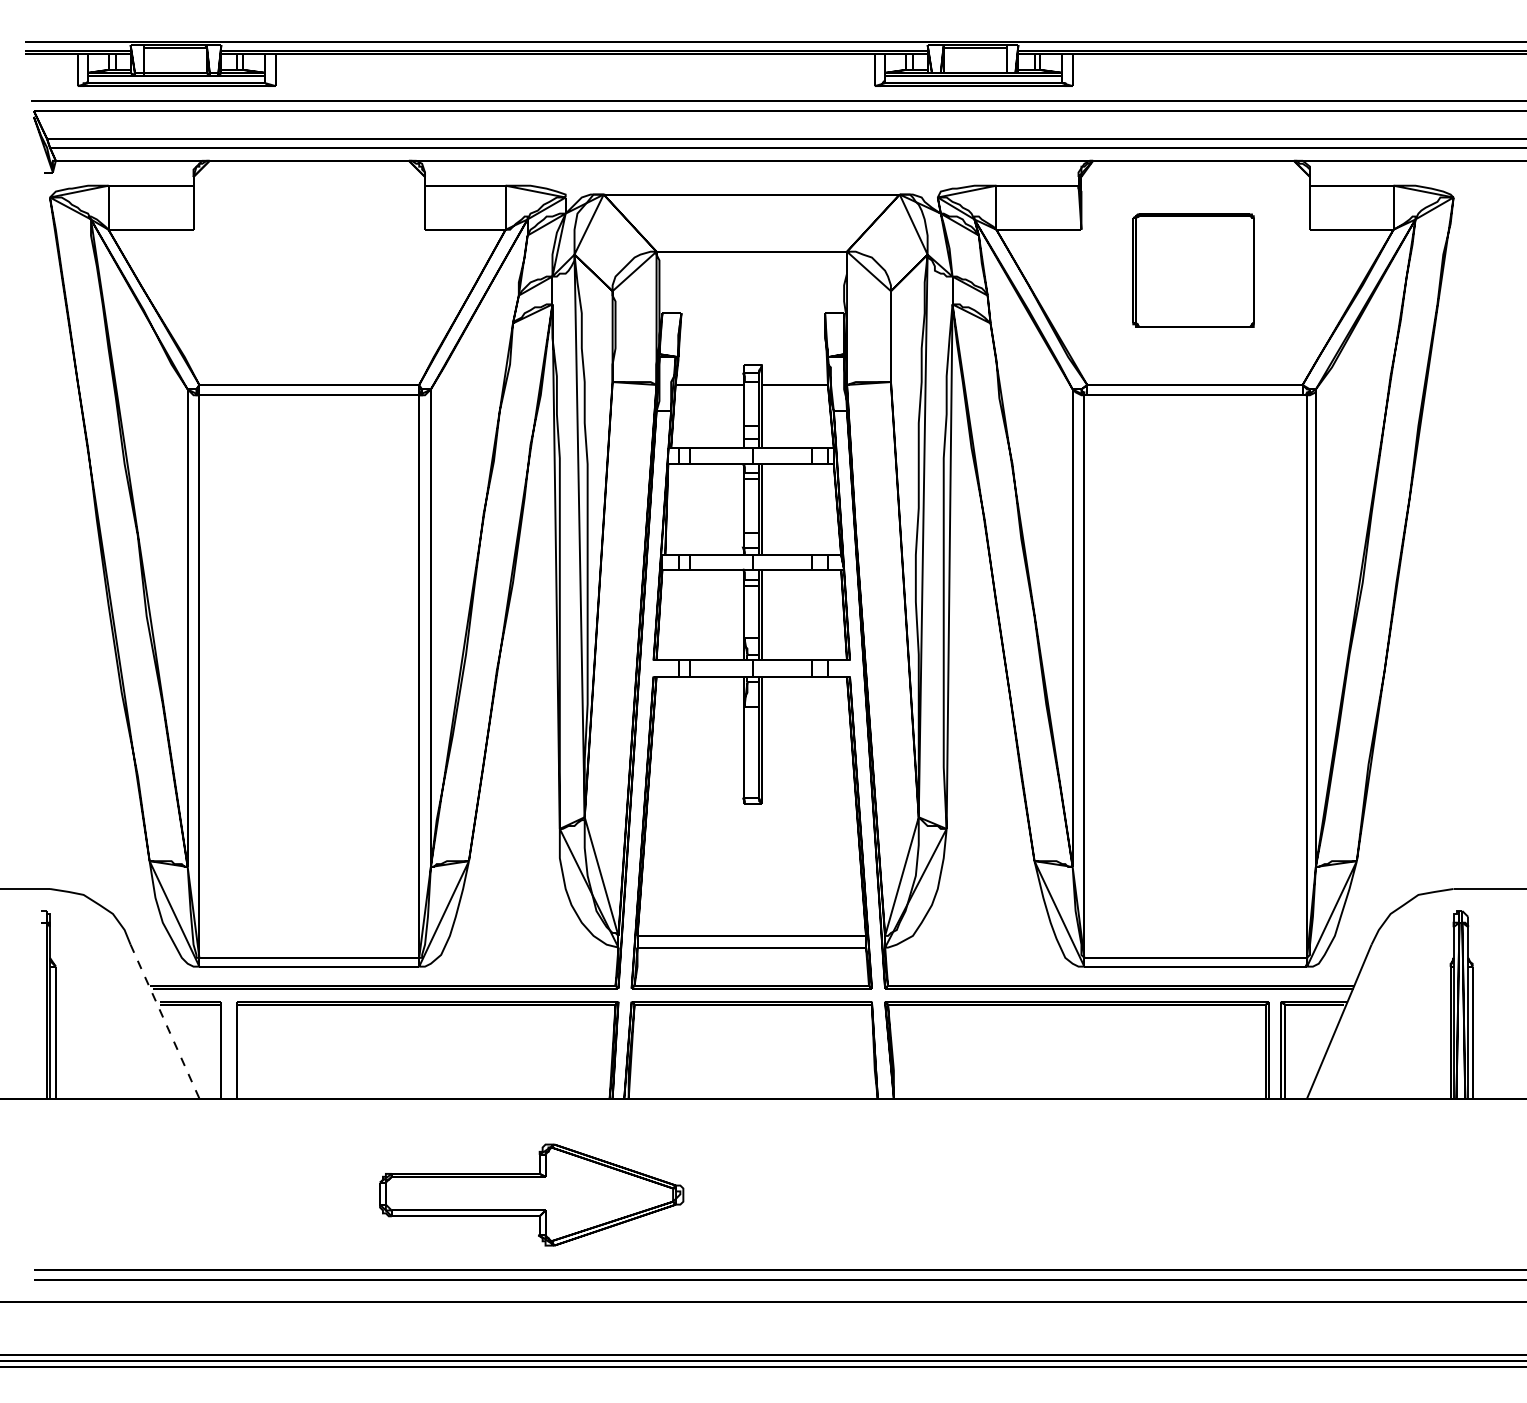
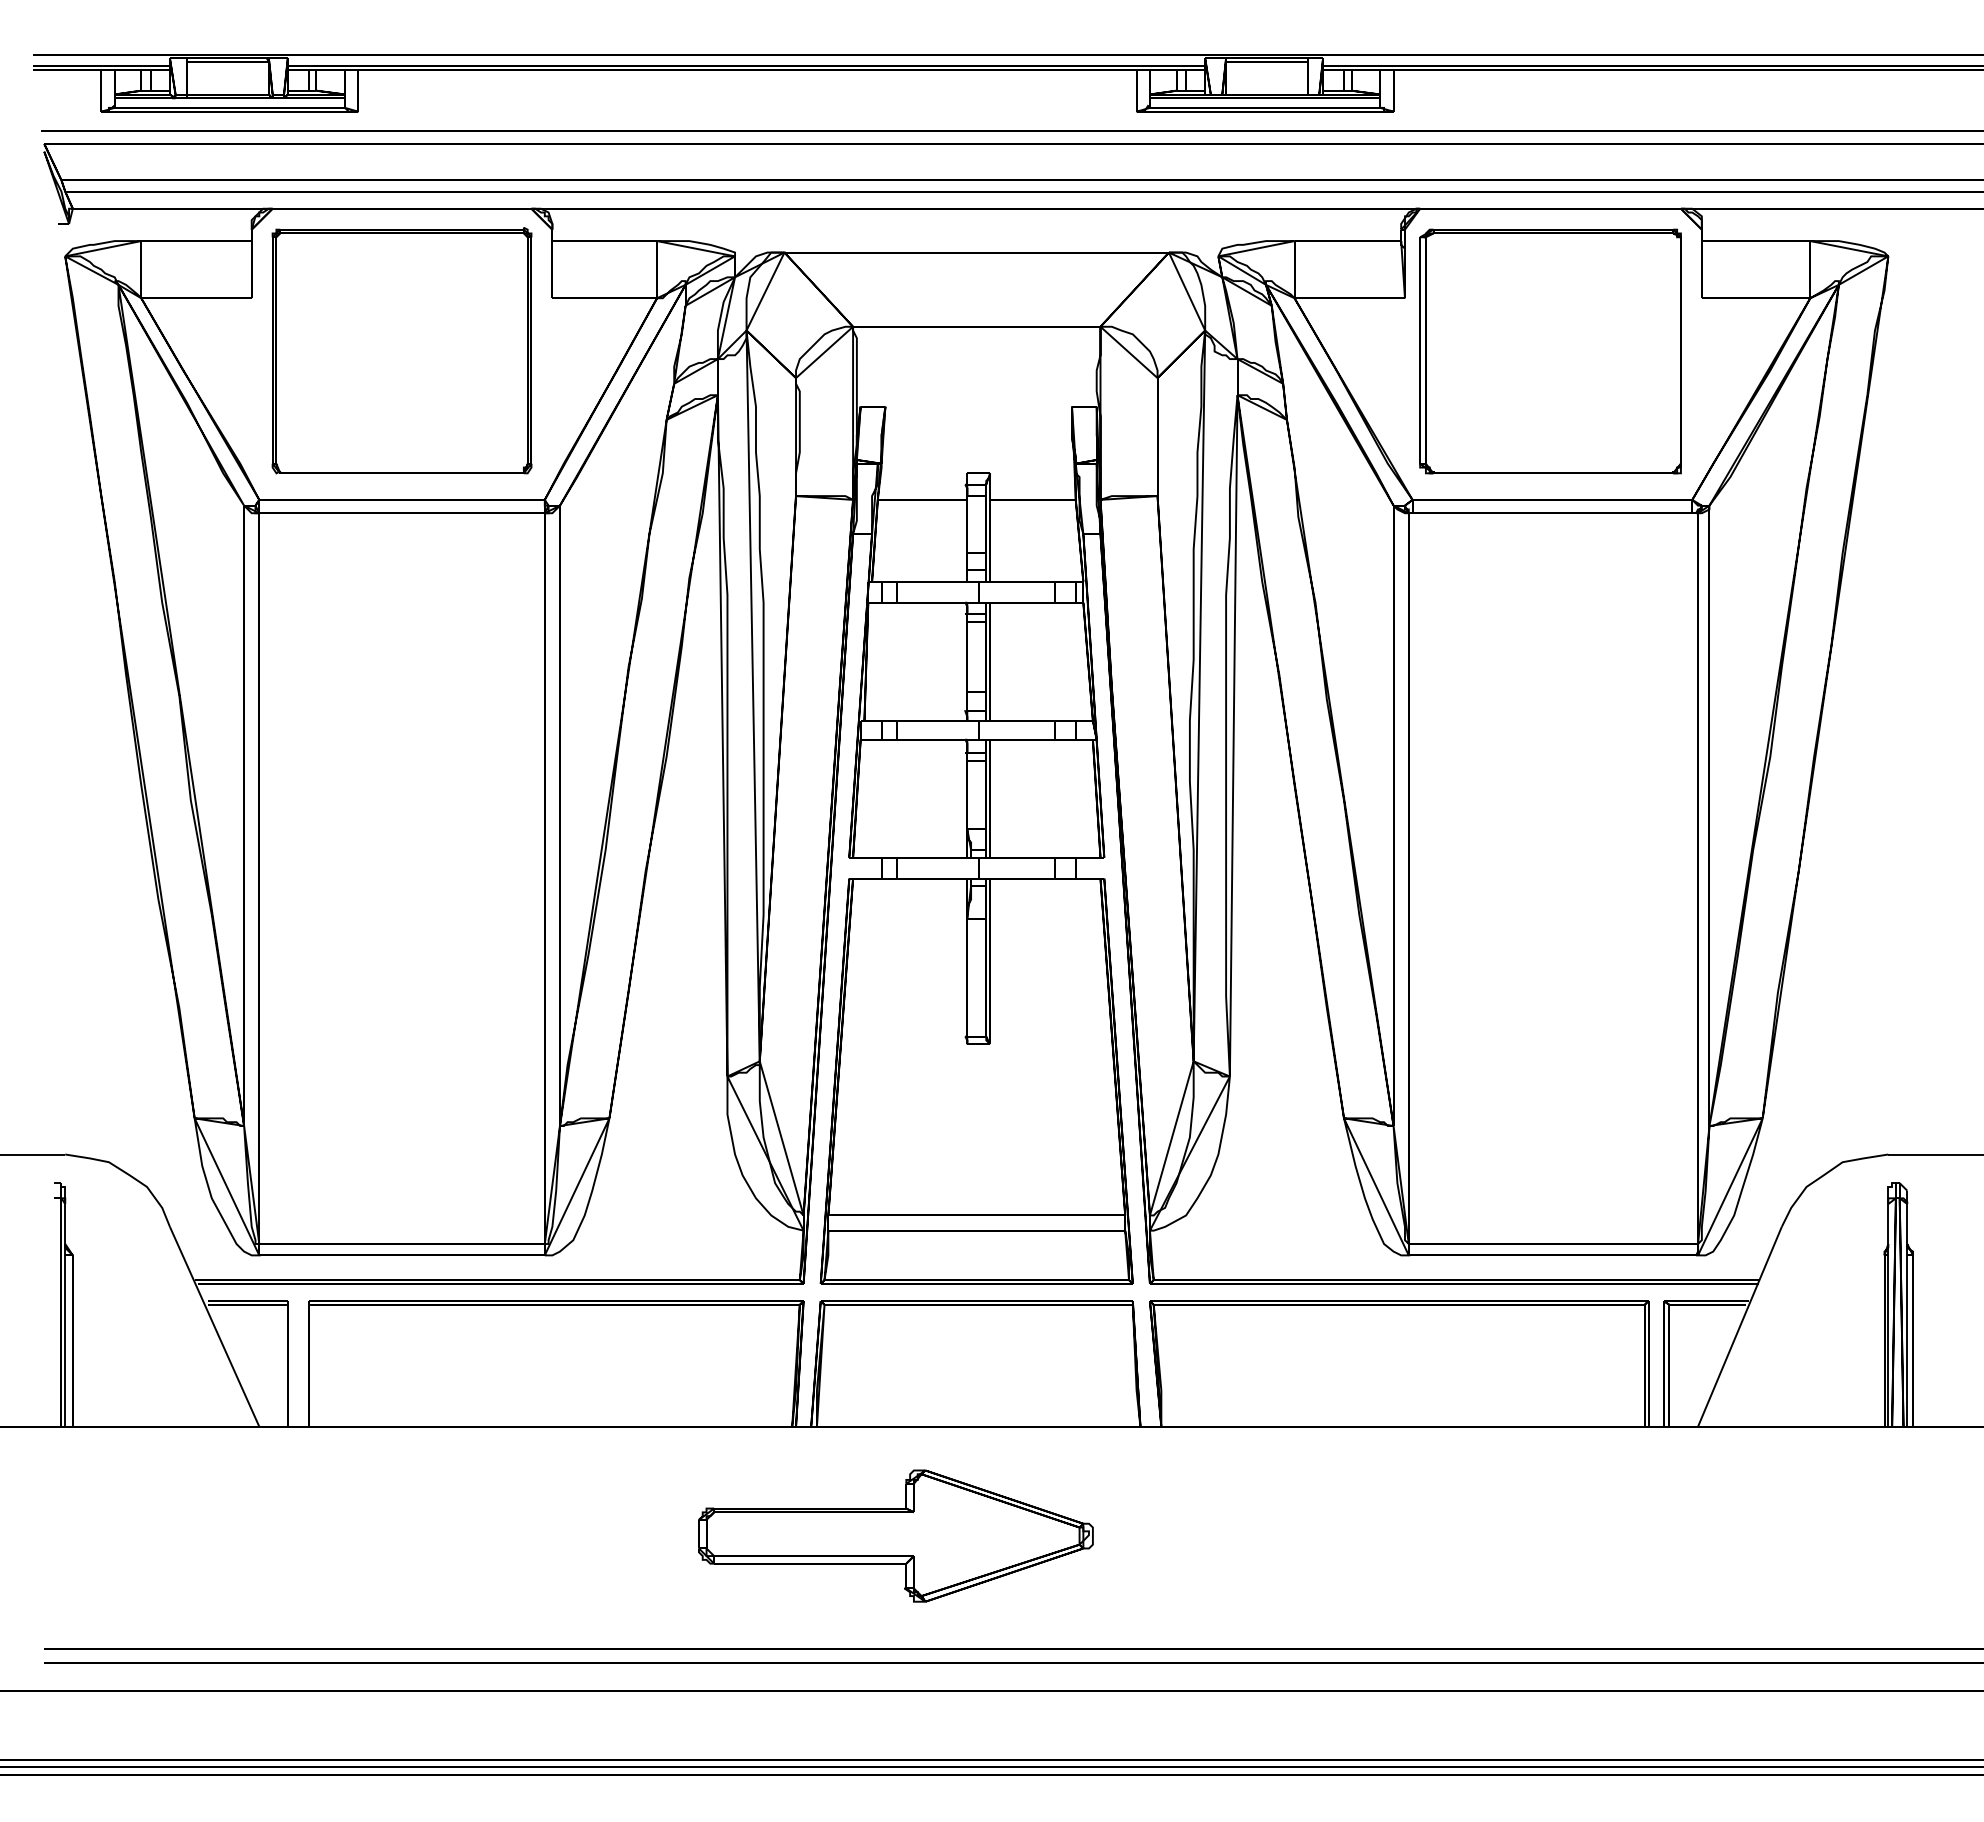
part: (308, 269) -> (401, 350), added
part: (1193, 270) -> (1550, 351), size x1.67
line: (164, 1022) -> (214, 1327), dashed -> solid
part: (531, 1194) -> (895, 1535), moved

